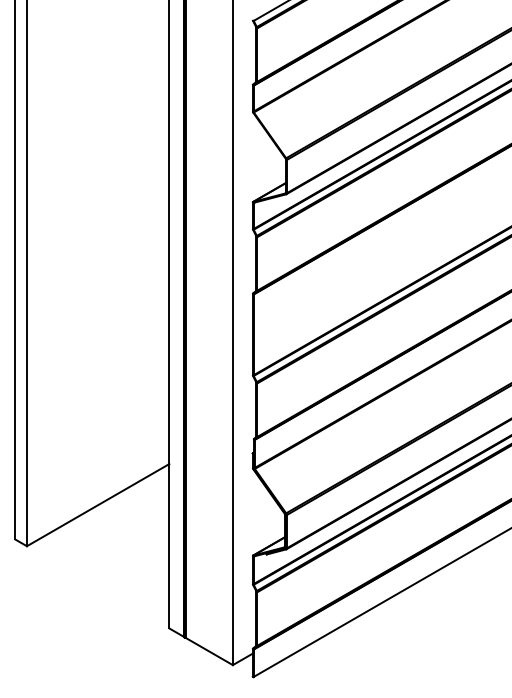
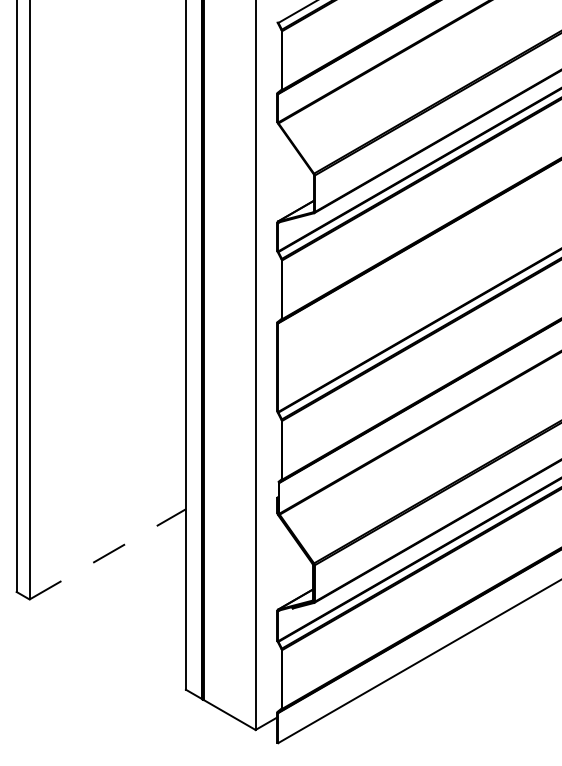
line: (98, 504) -> (108, 553), solid -> dashed

